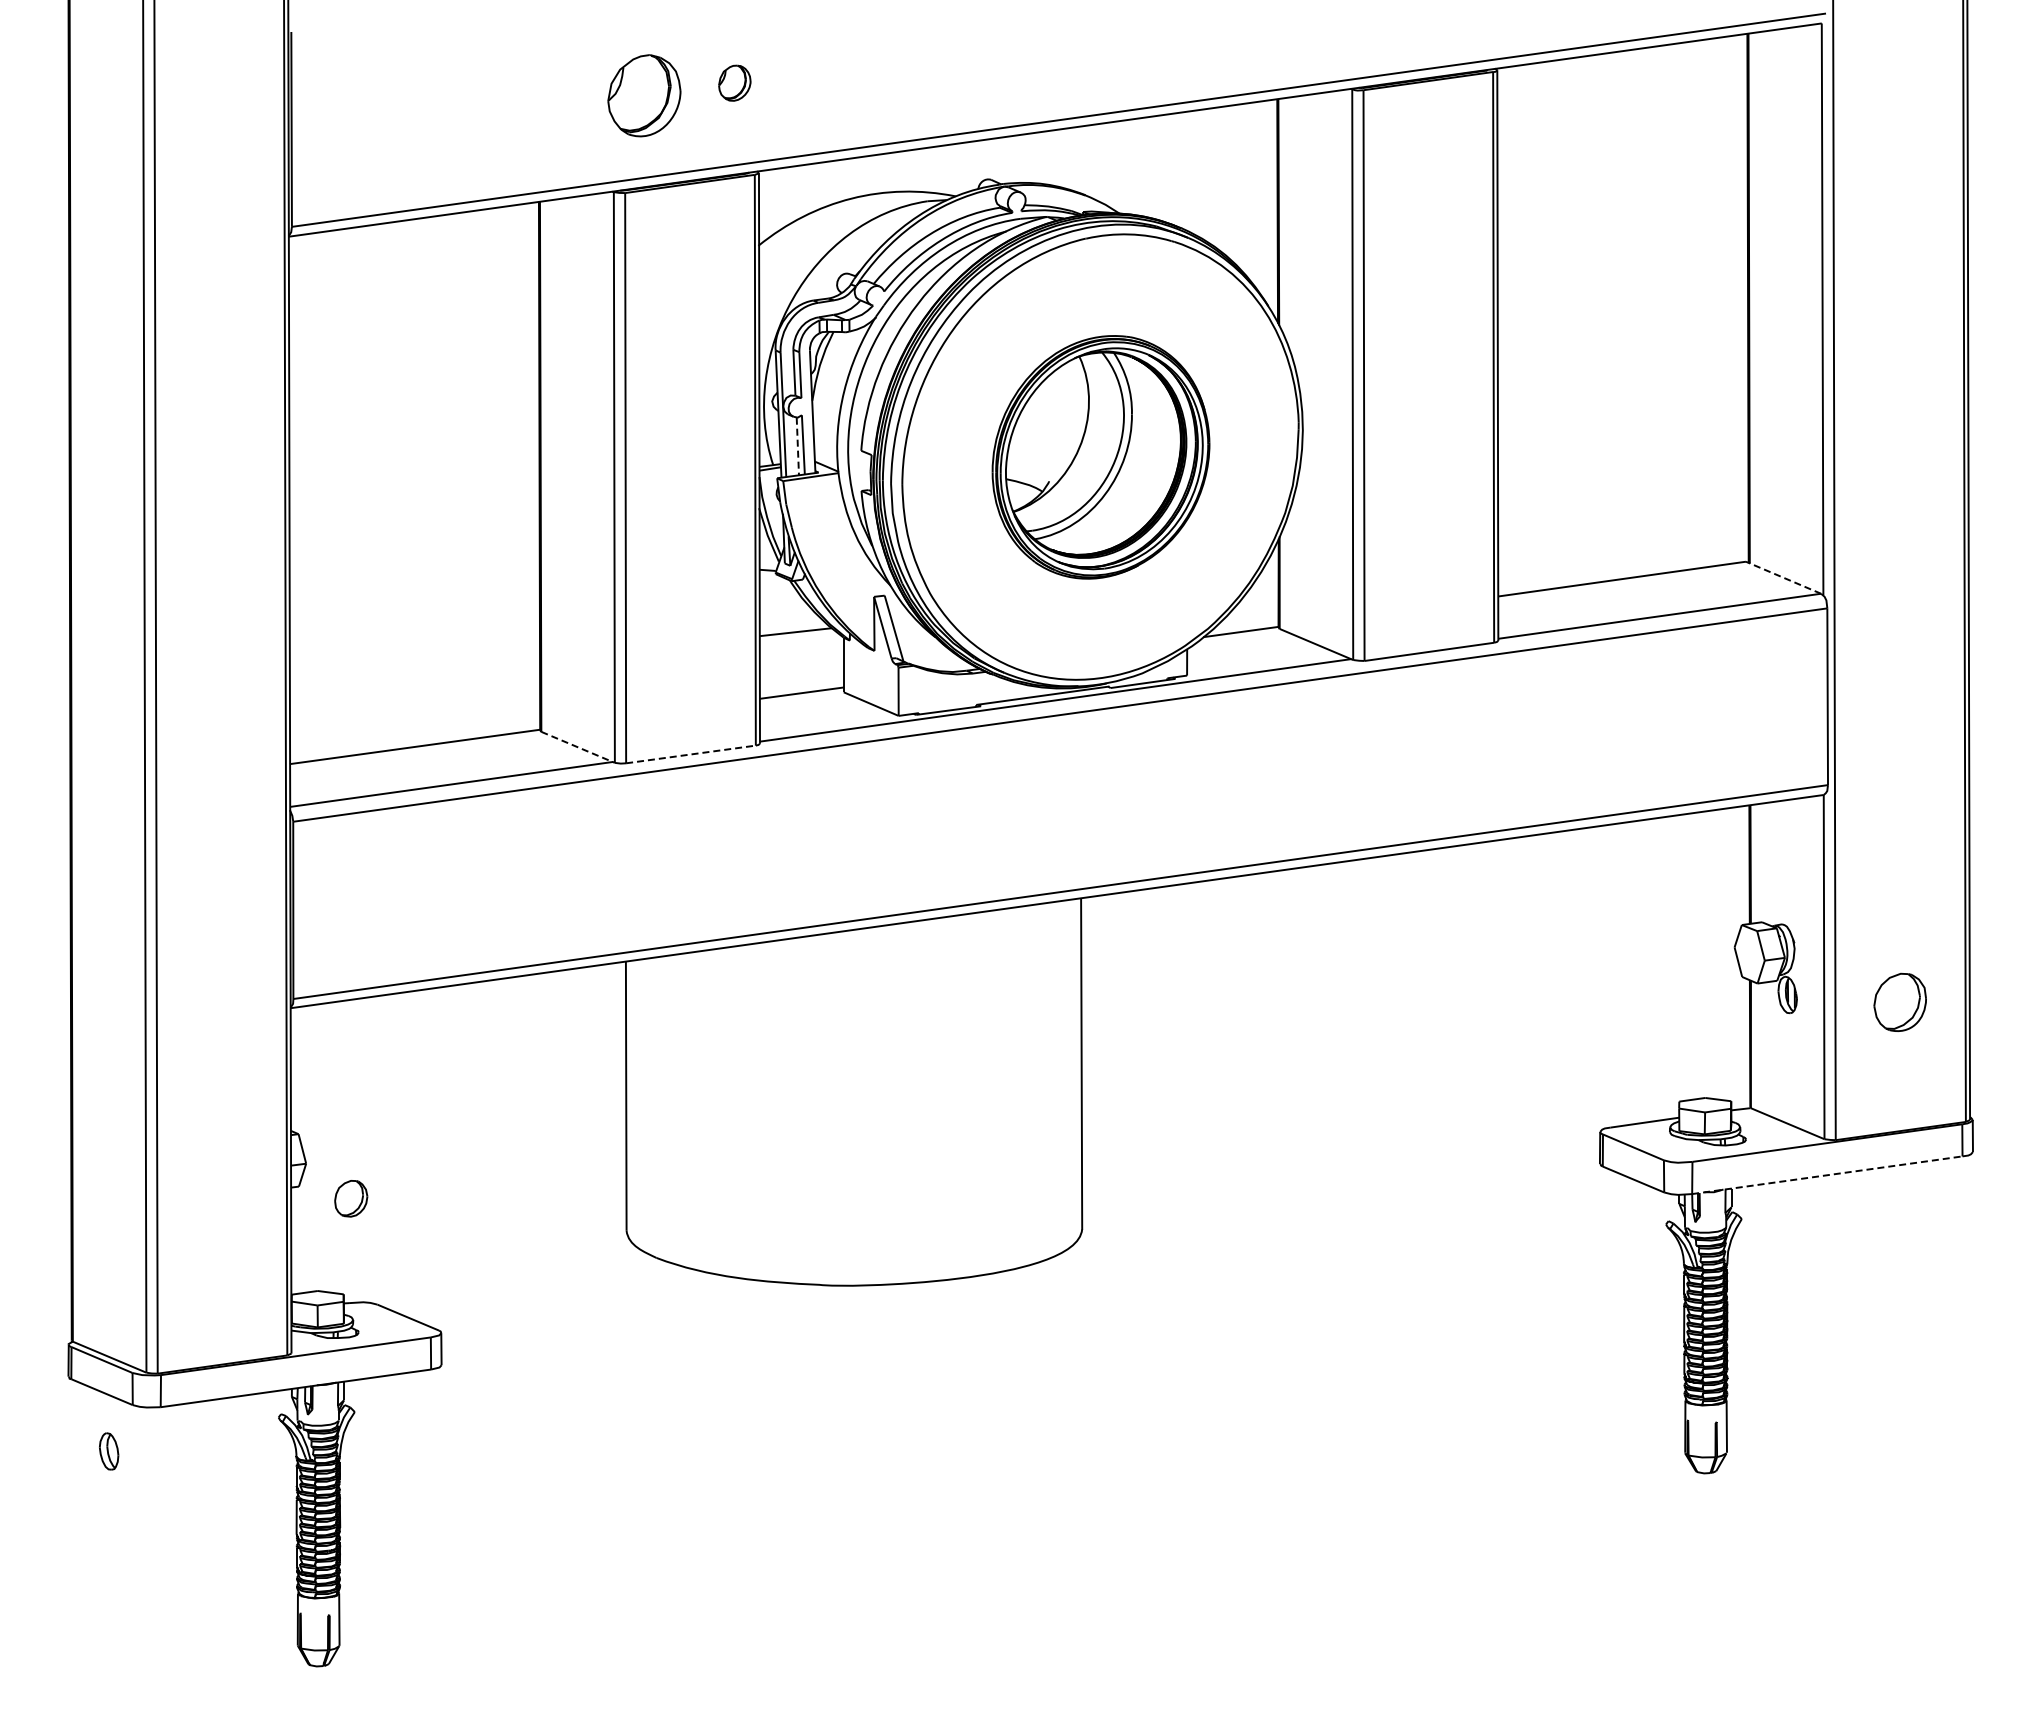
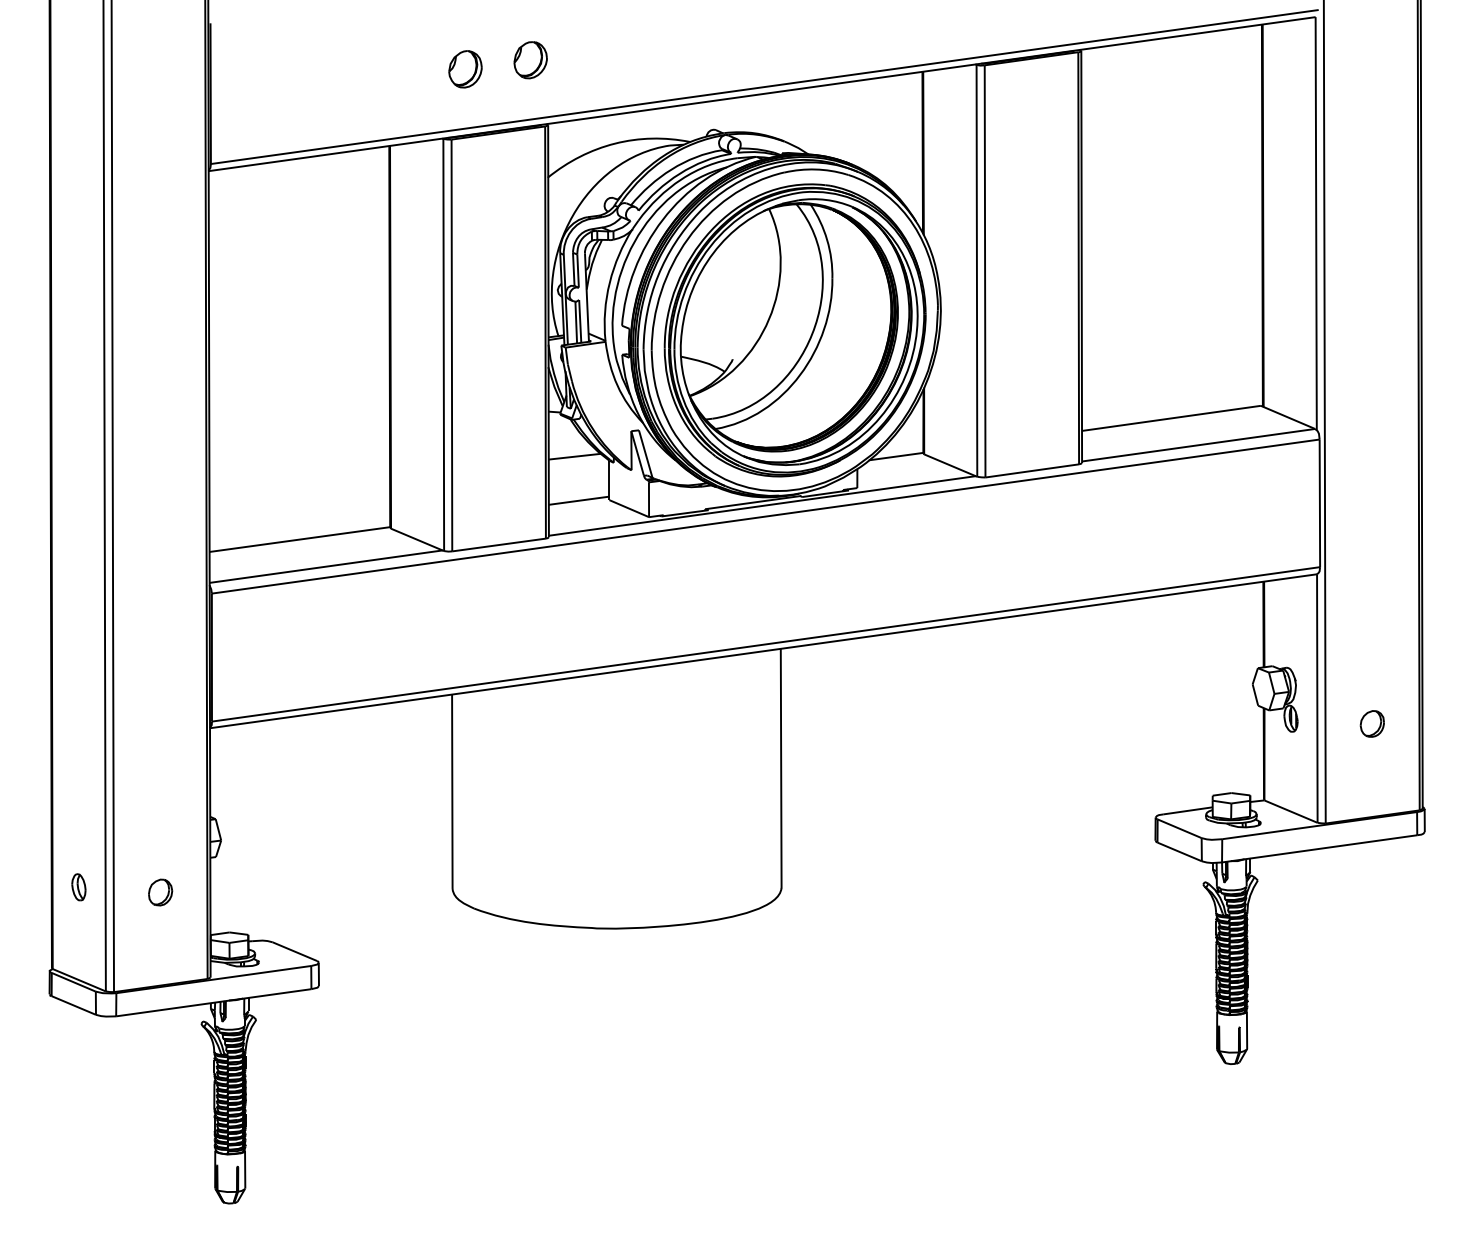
part: (734, 83) -> (530, 60), size x1.43
part: (644, 95) -> (465, 69), size x0.62
line: (797, 446) -> (575, 322), dashed -> solid
part: (1100, 457) -> (794, 330), size x1.67
line: (1783, 577) -> (1287, 417), dashed -> solid
line: (578, 747) -> (417, 539), dashed -> solid
line: (691, 754) -> (499, 545), dashed -> solid
part: (1900, 1001) -> (1372, 723), size x0.62
line: (1827, 1175) -> (1319, 849), dashed -> solid
part: (351, 1198) -> (160, 892), moved
part: (109, 1451) -> (79, 887), moved

